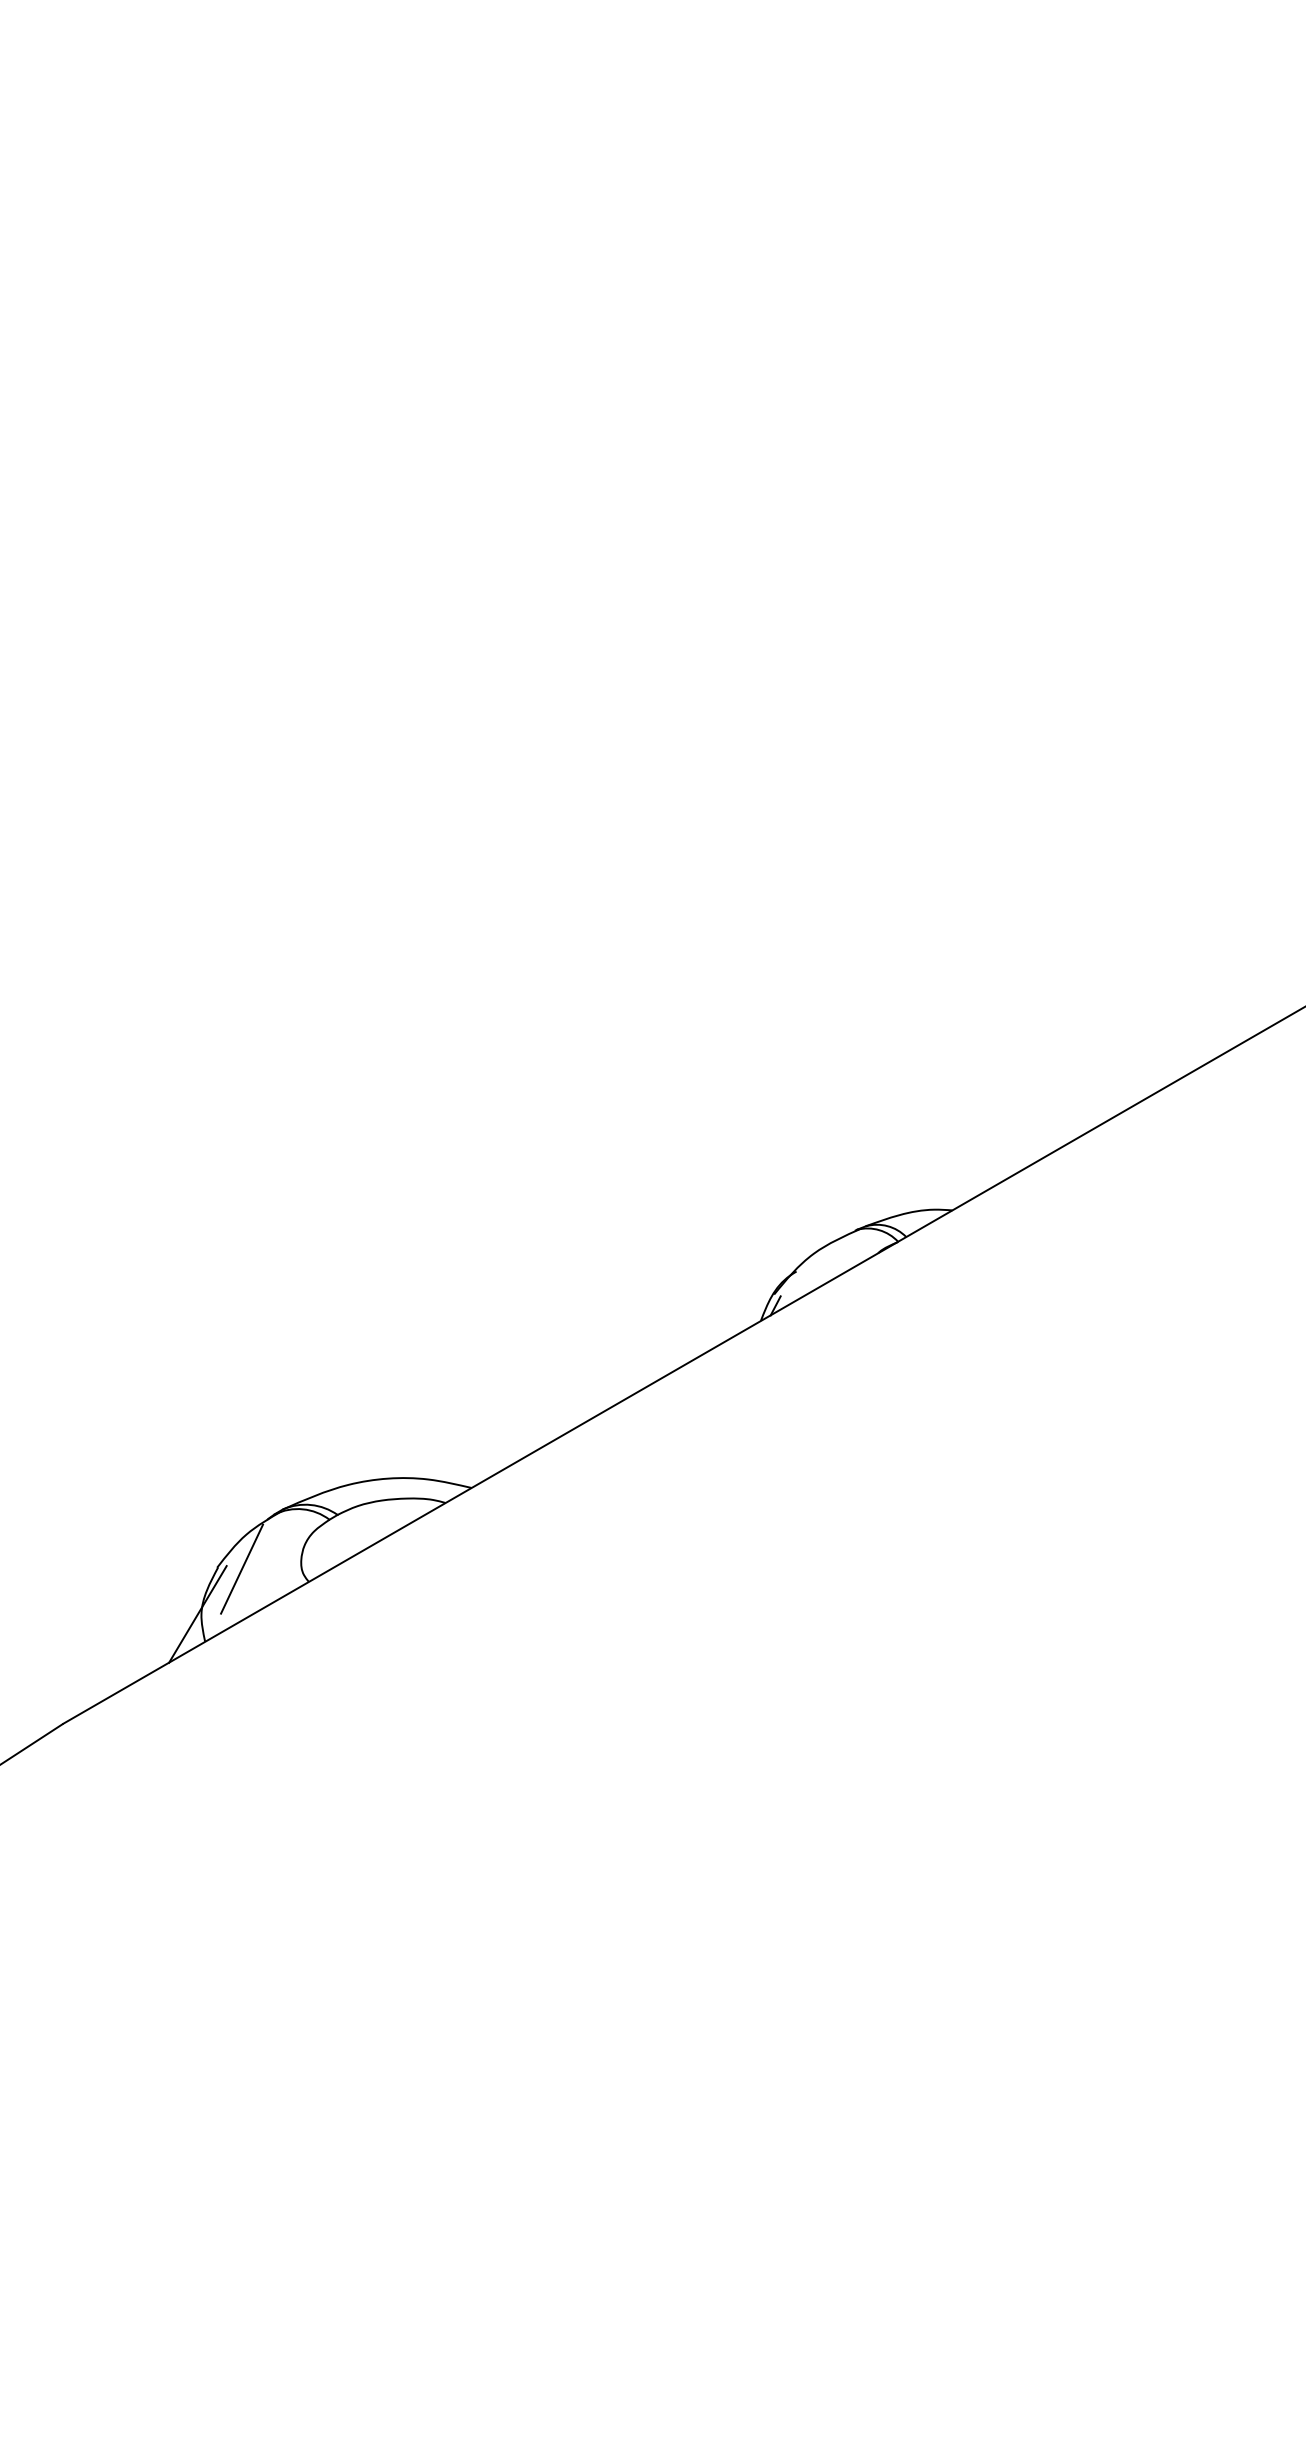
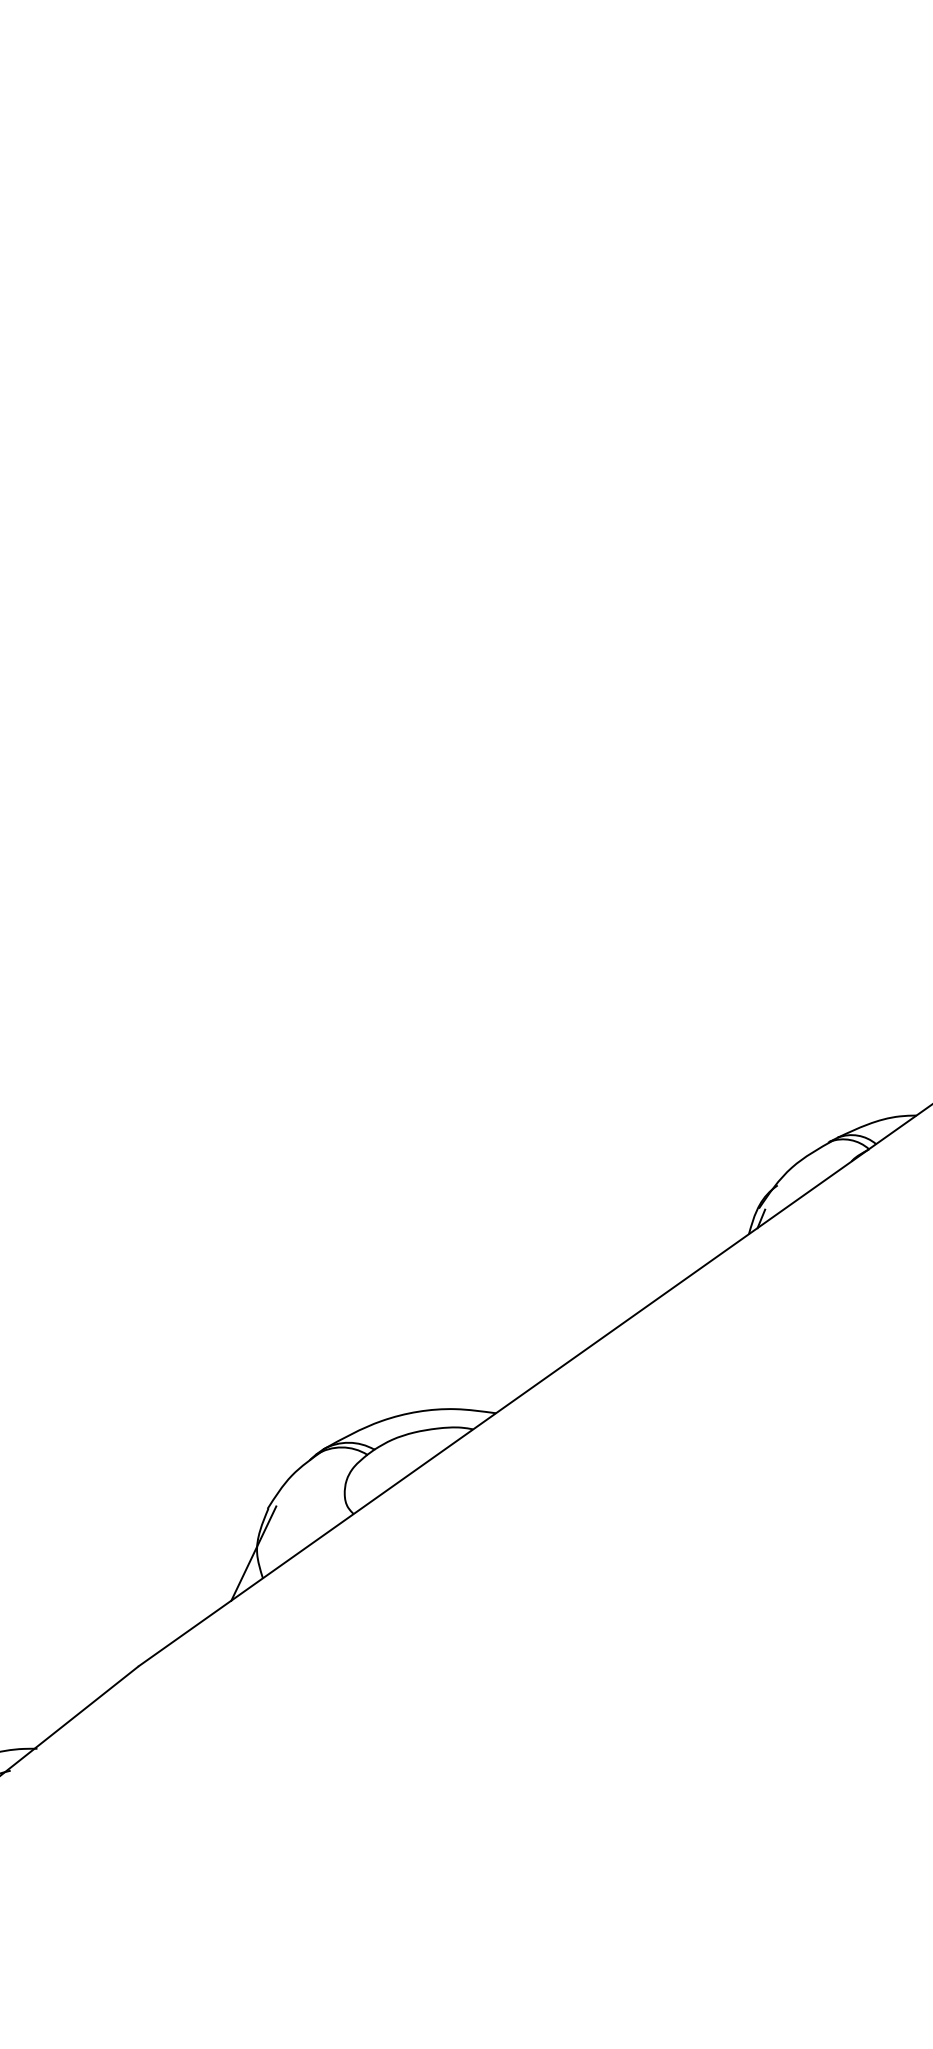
line: (242, 1568) -> (291, 1507), removed

